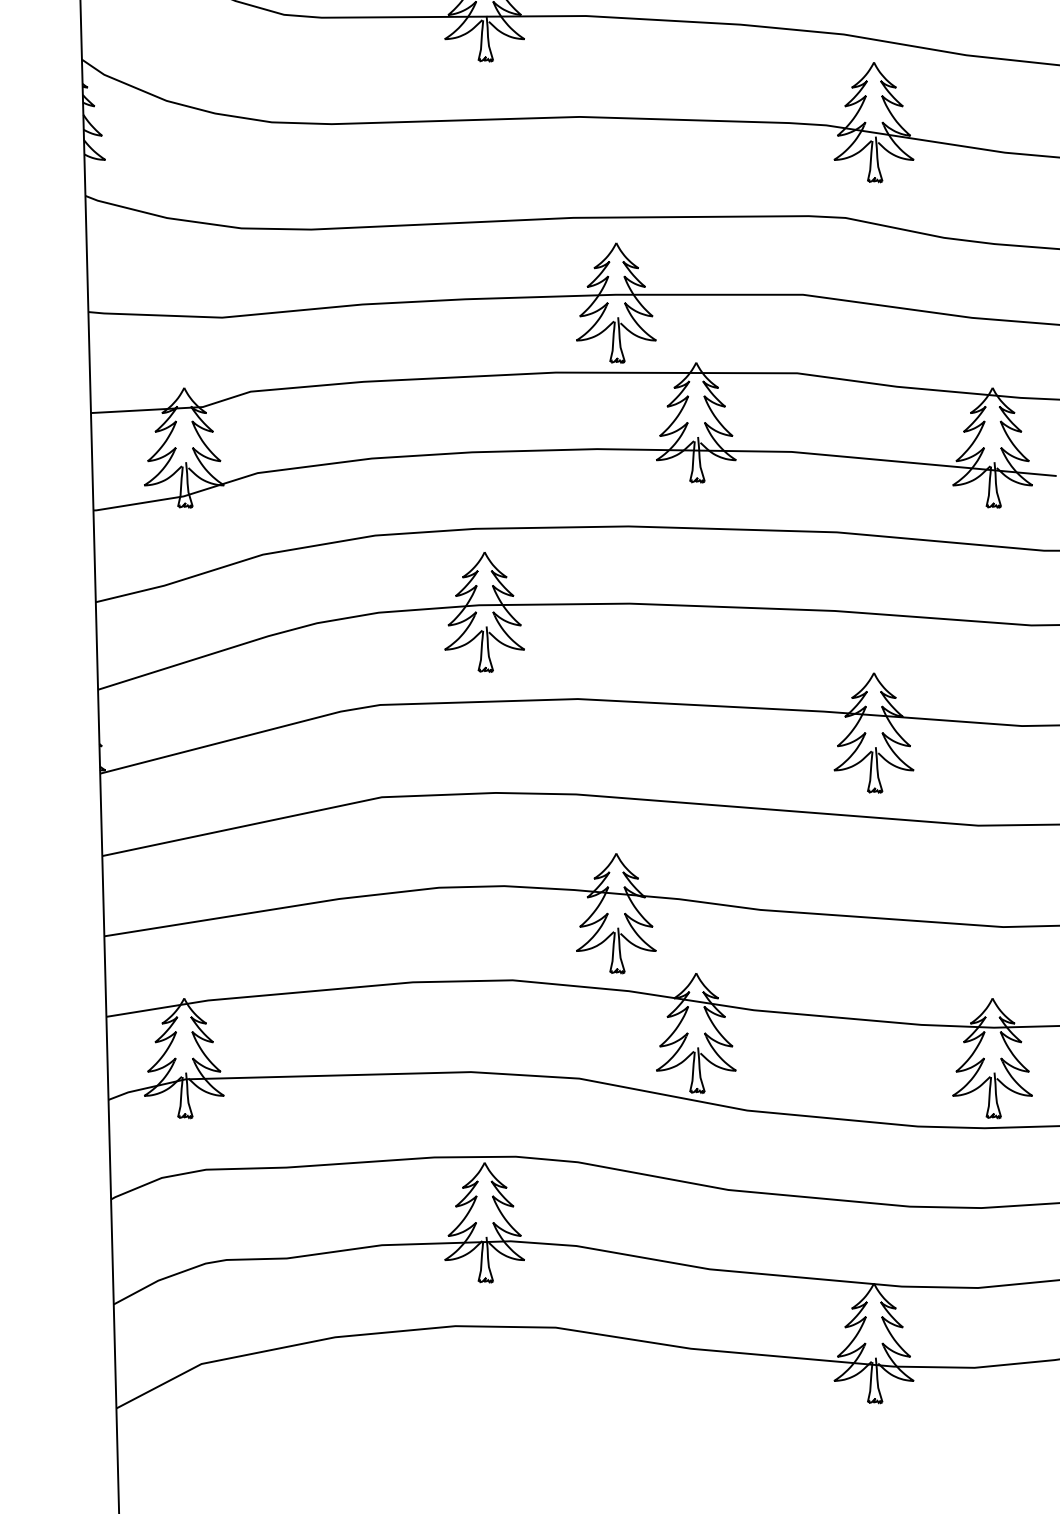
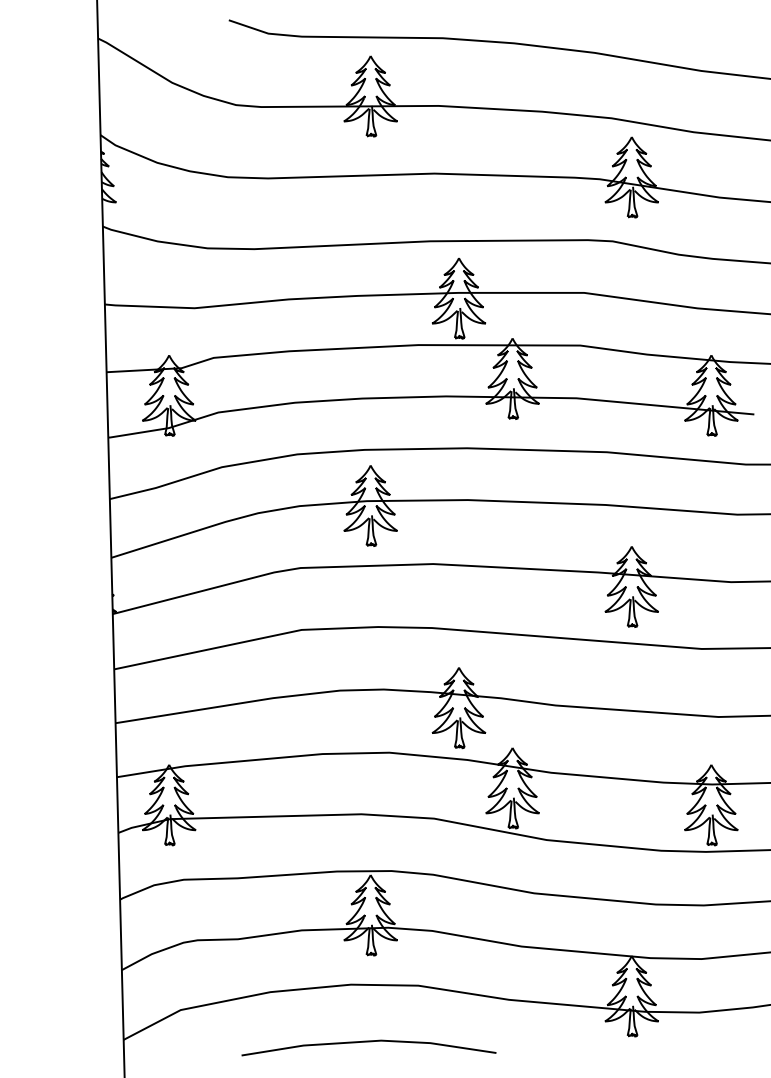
line: (481, 1412) -> (368, 1042), added

